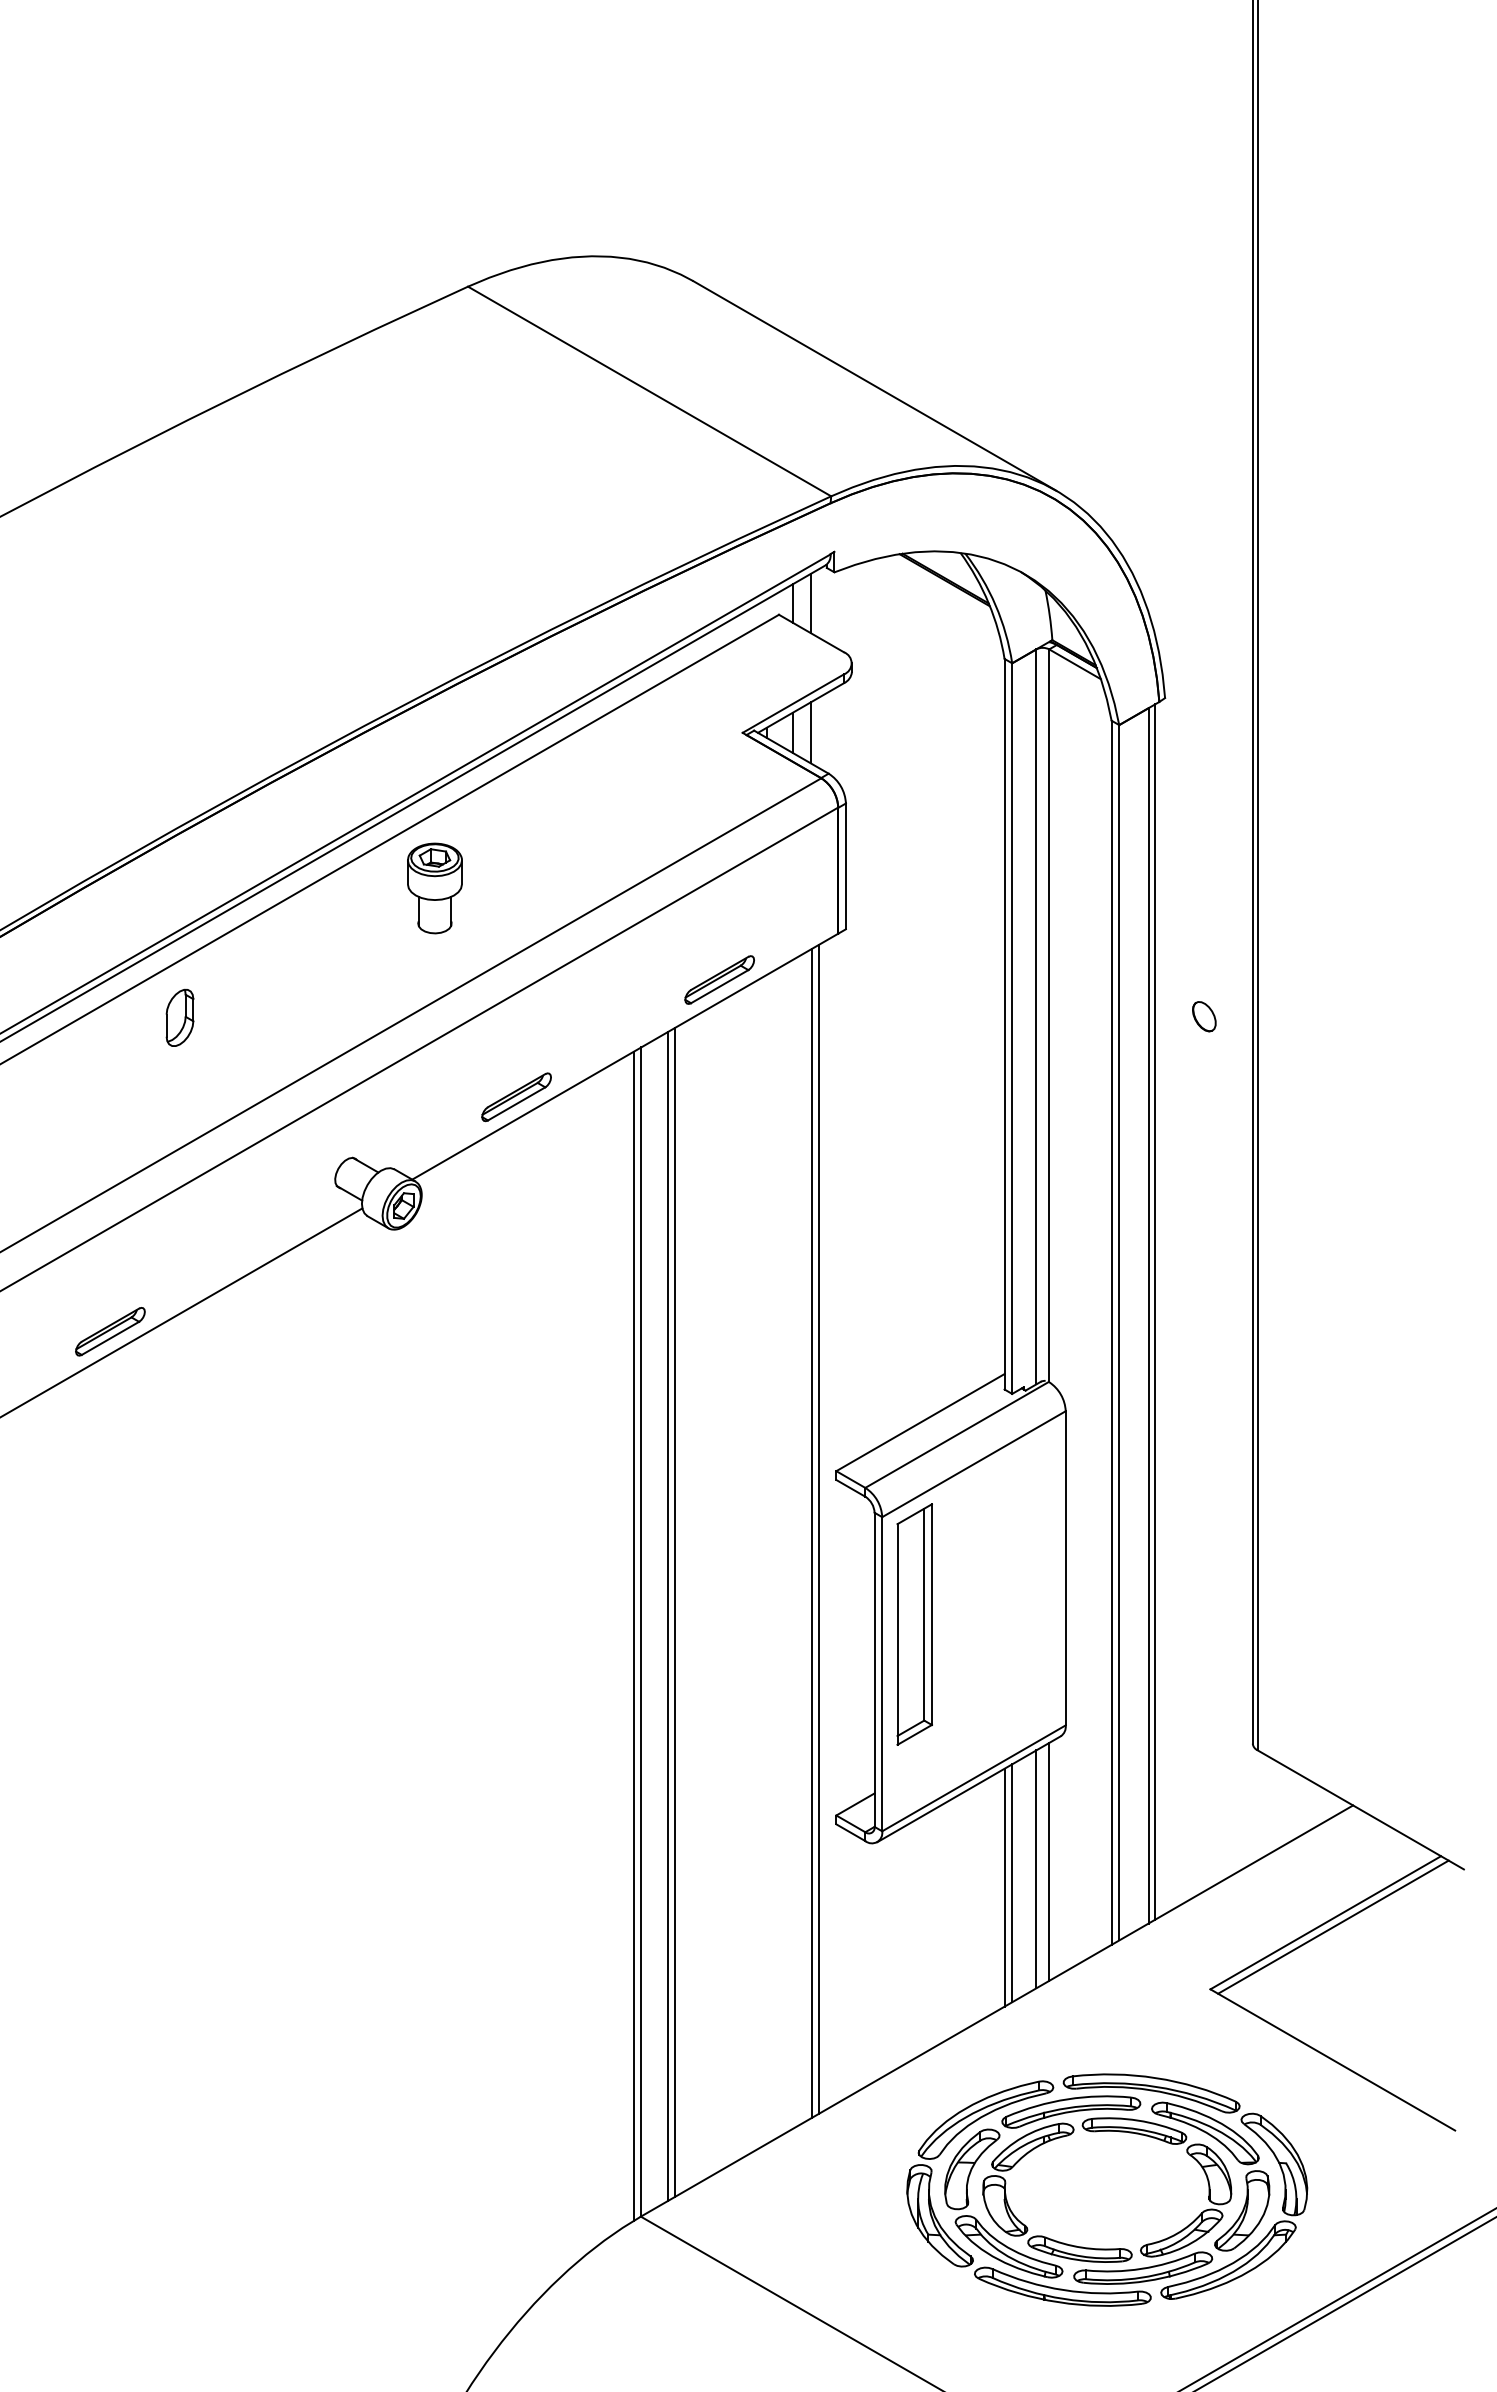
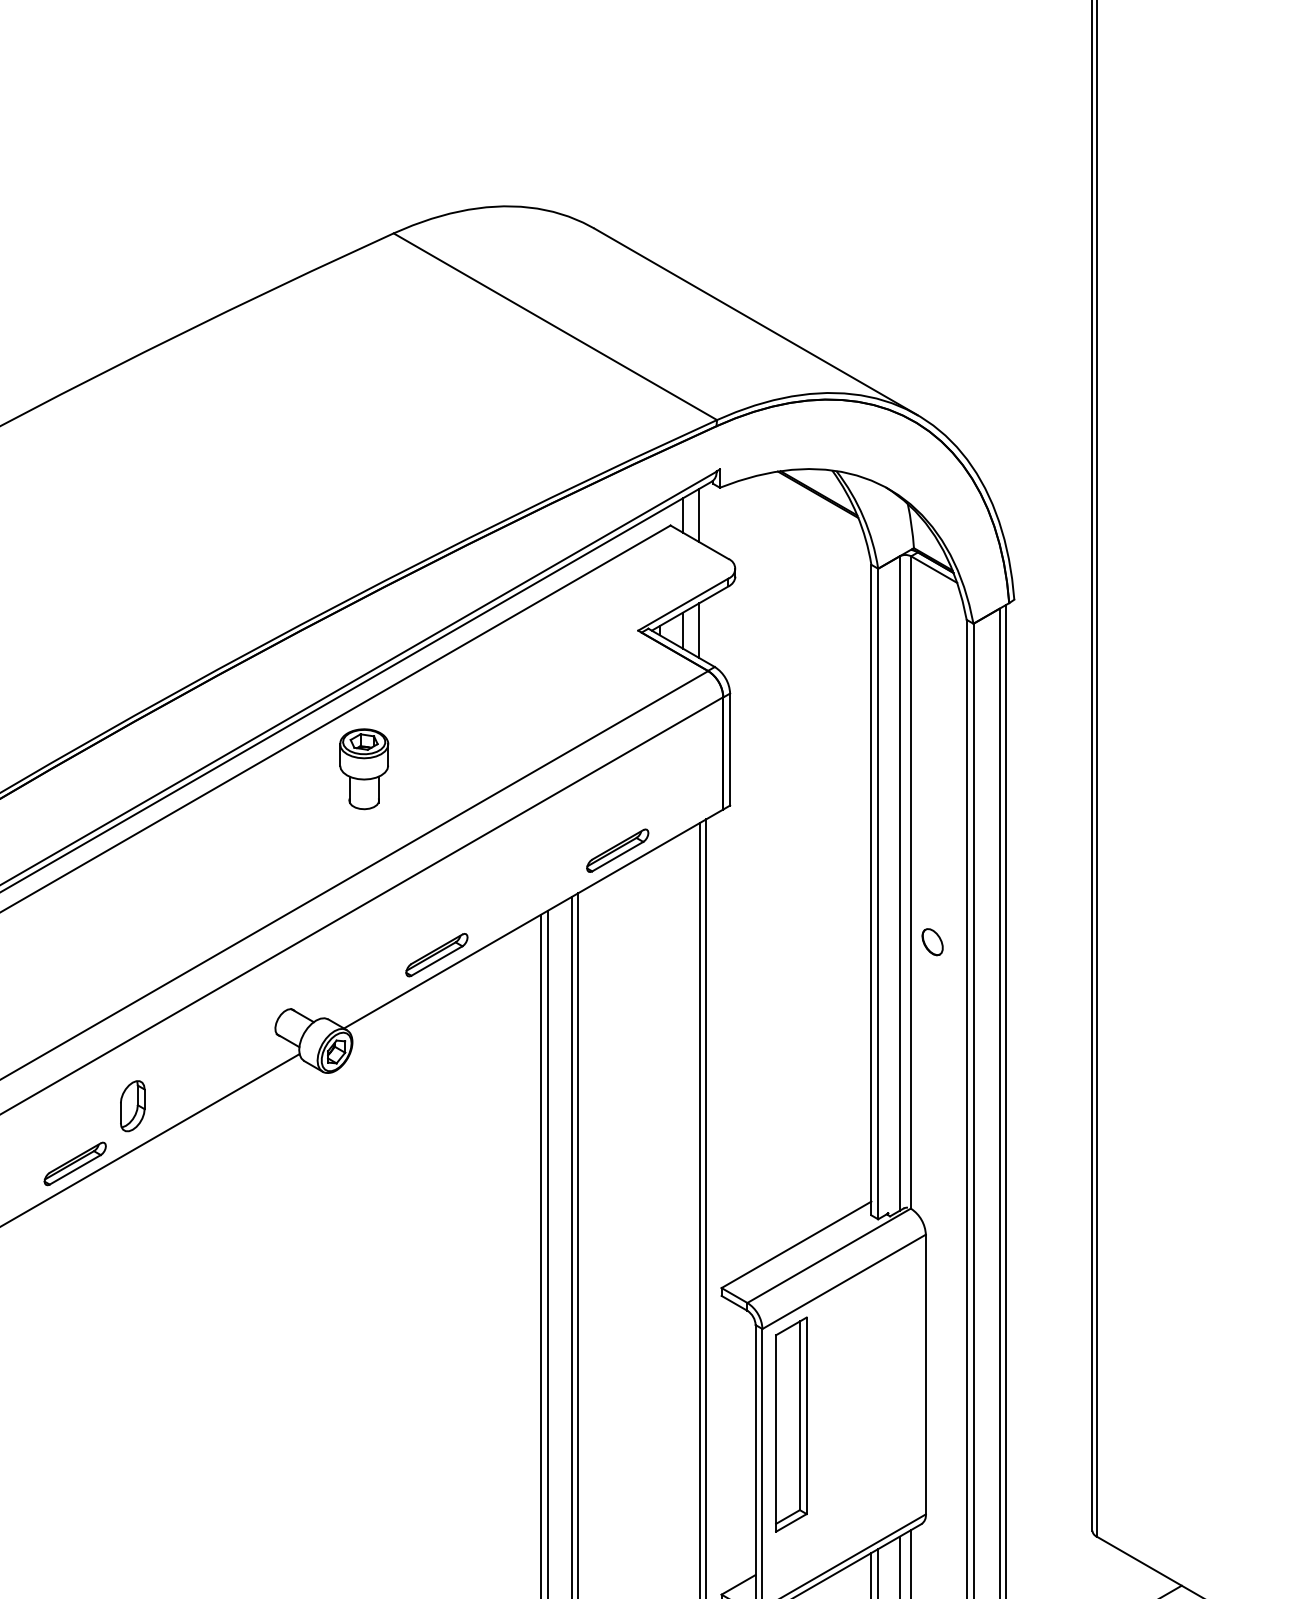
part: (1204, 1016) -> (932, 941), moved
part: (179, 1017) -> (132, 1105), moved

